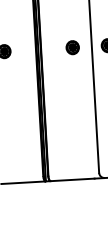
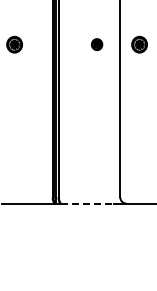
part: (72, 47) -> (96, 44), size x0.7
line: (72, 179) -> (87, 203), solid -> dashed

